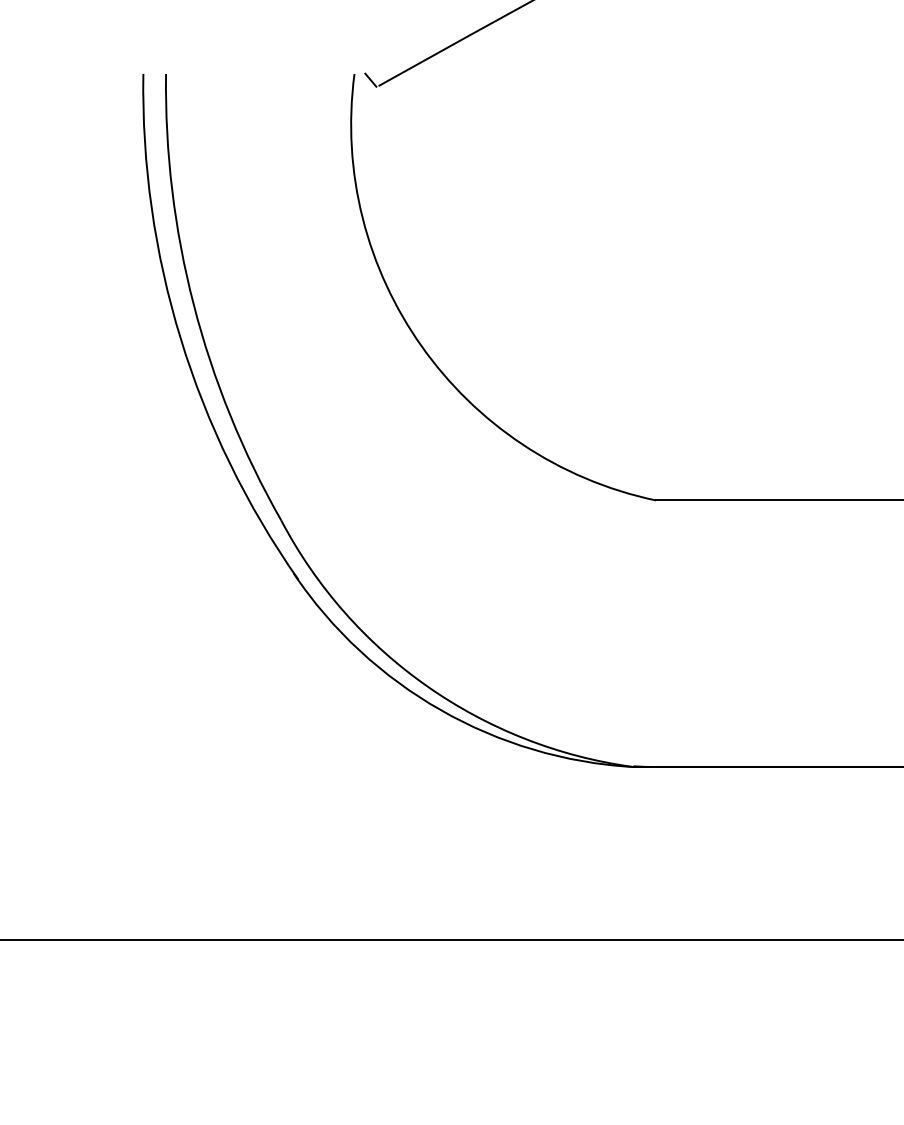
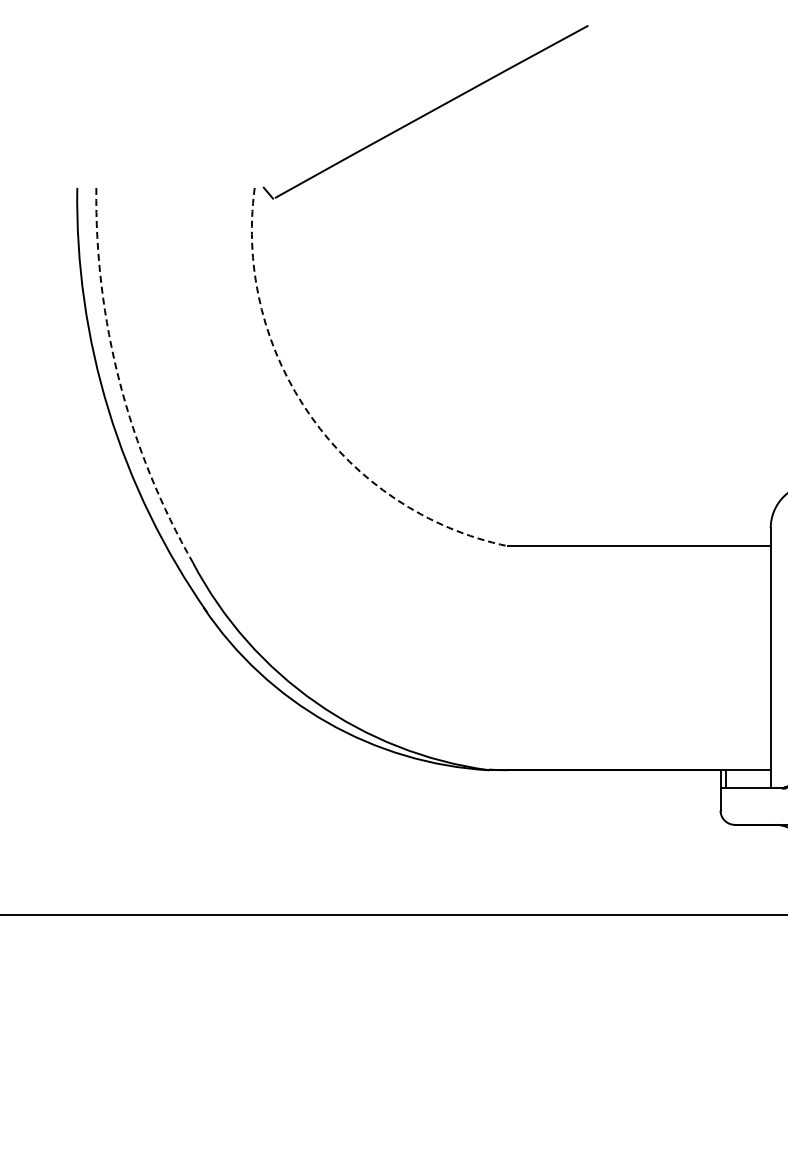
arc: (193, 305) -> (119, 382), solid -> dashed
arc: (422, 346) -> (311, 416), solid -> dashed

